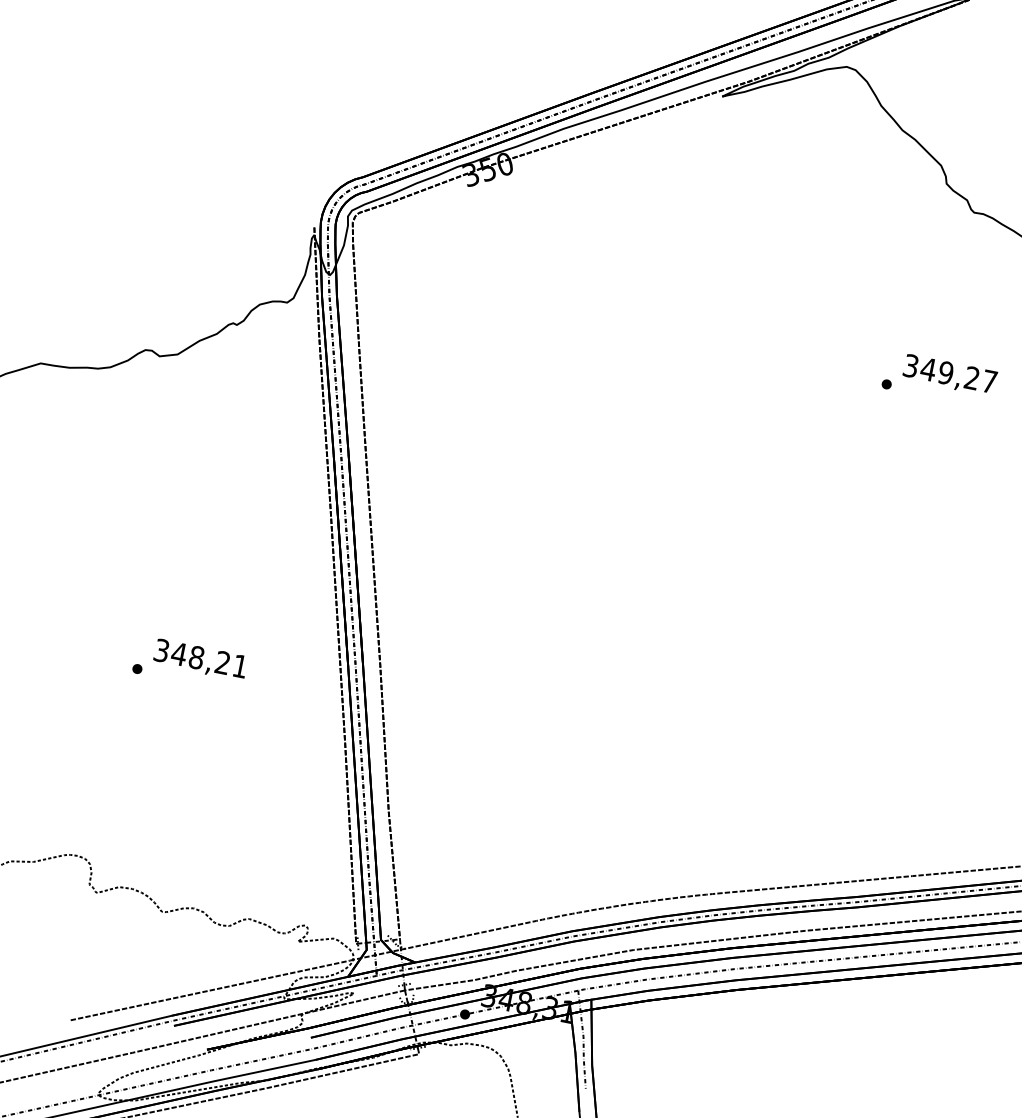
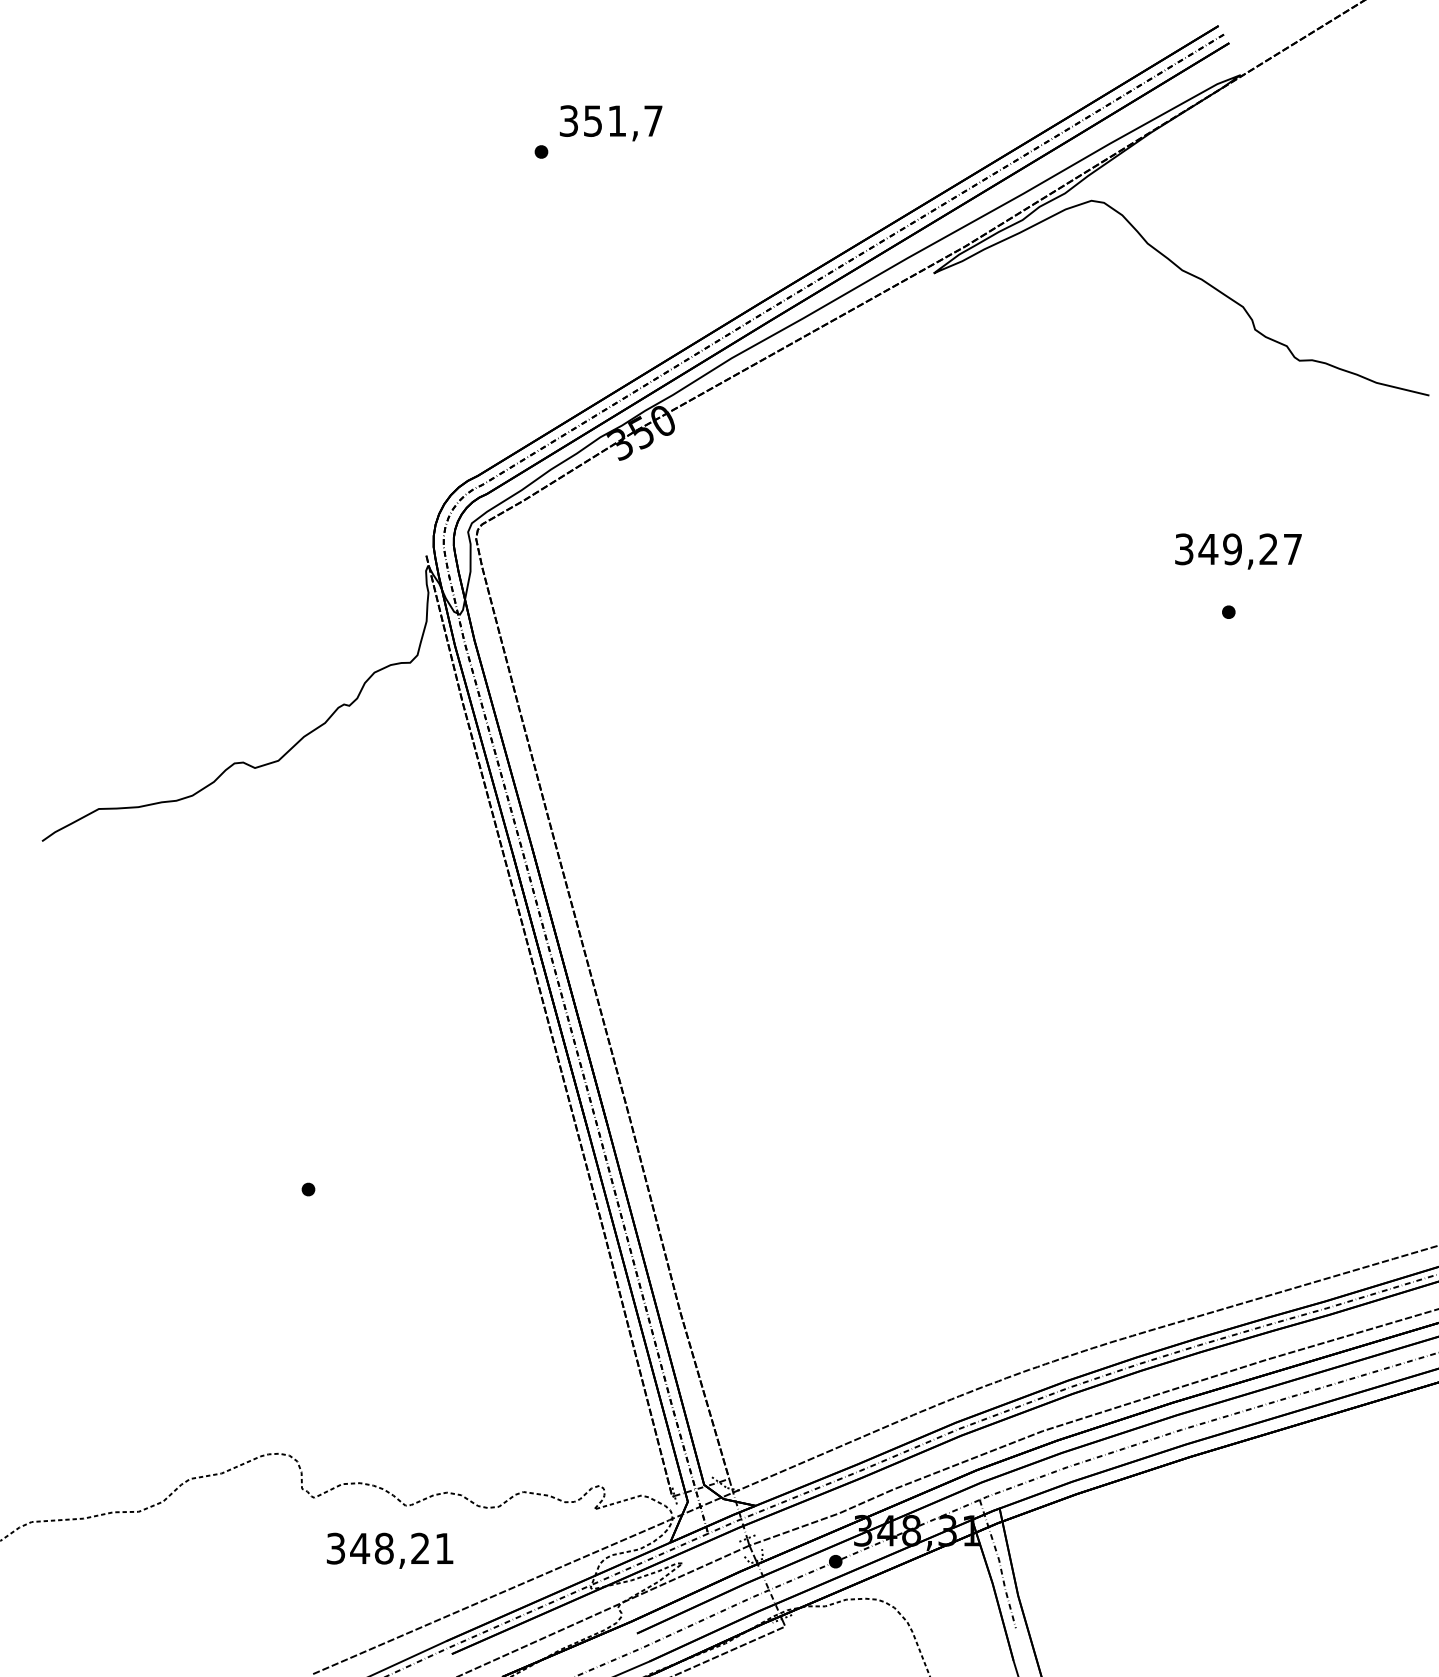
text: (949, 375) -> (1238, 551), moved
text: (200, 659) -> (390, 1550), moved

